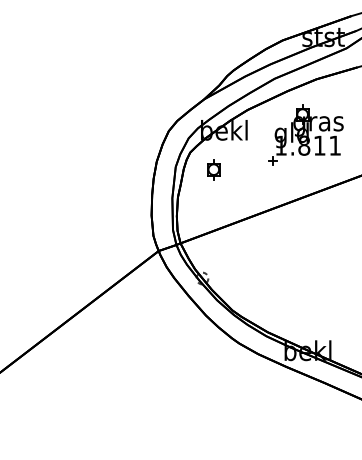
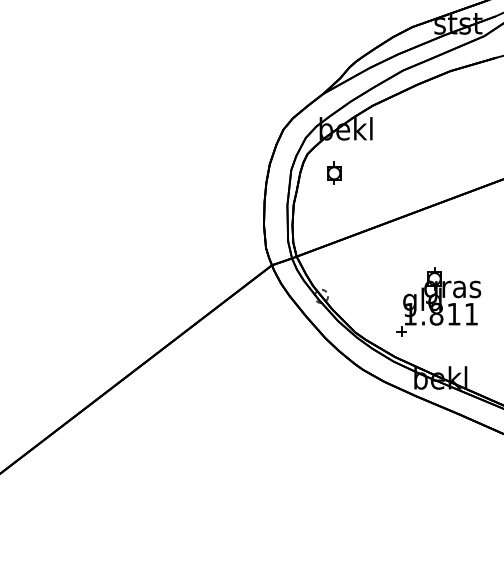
part: (305, 134) -> (438, 301), moved

